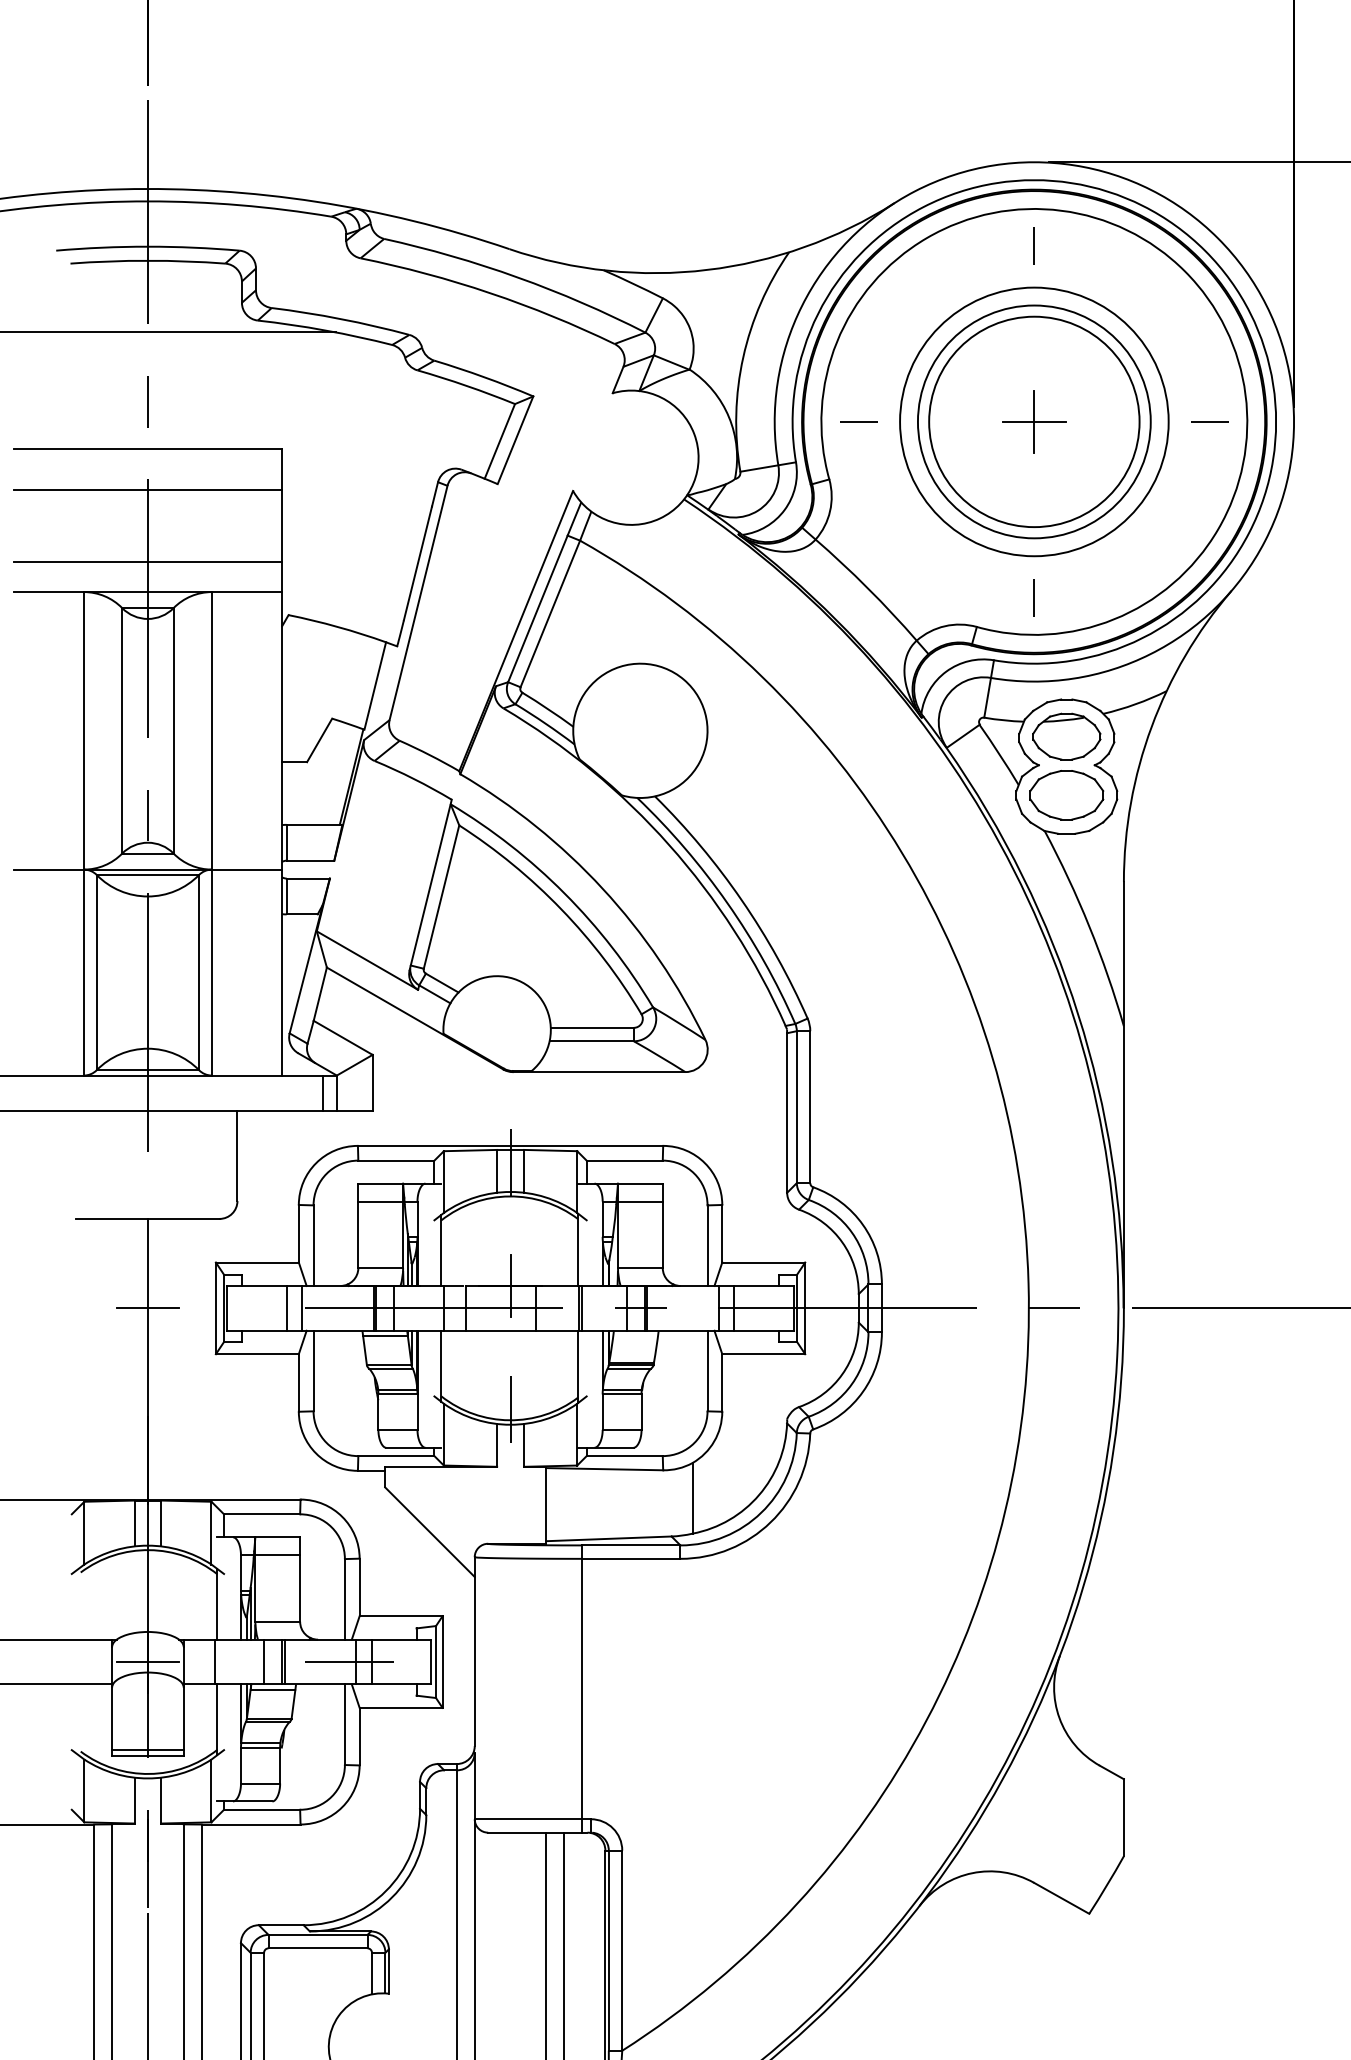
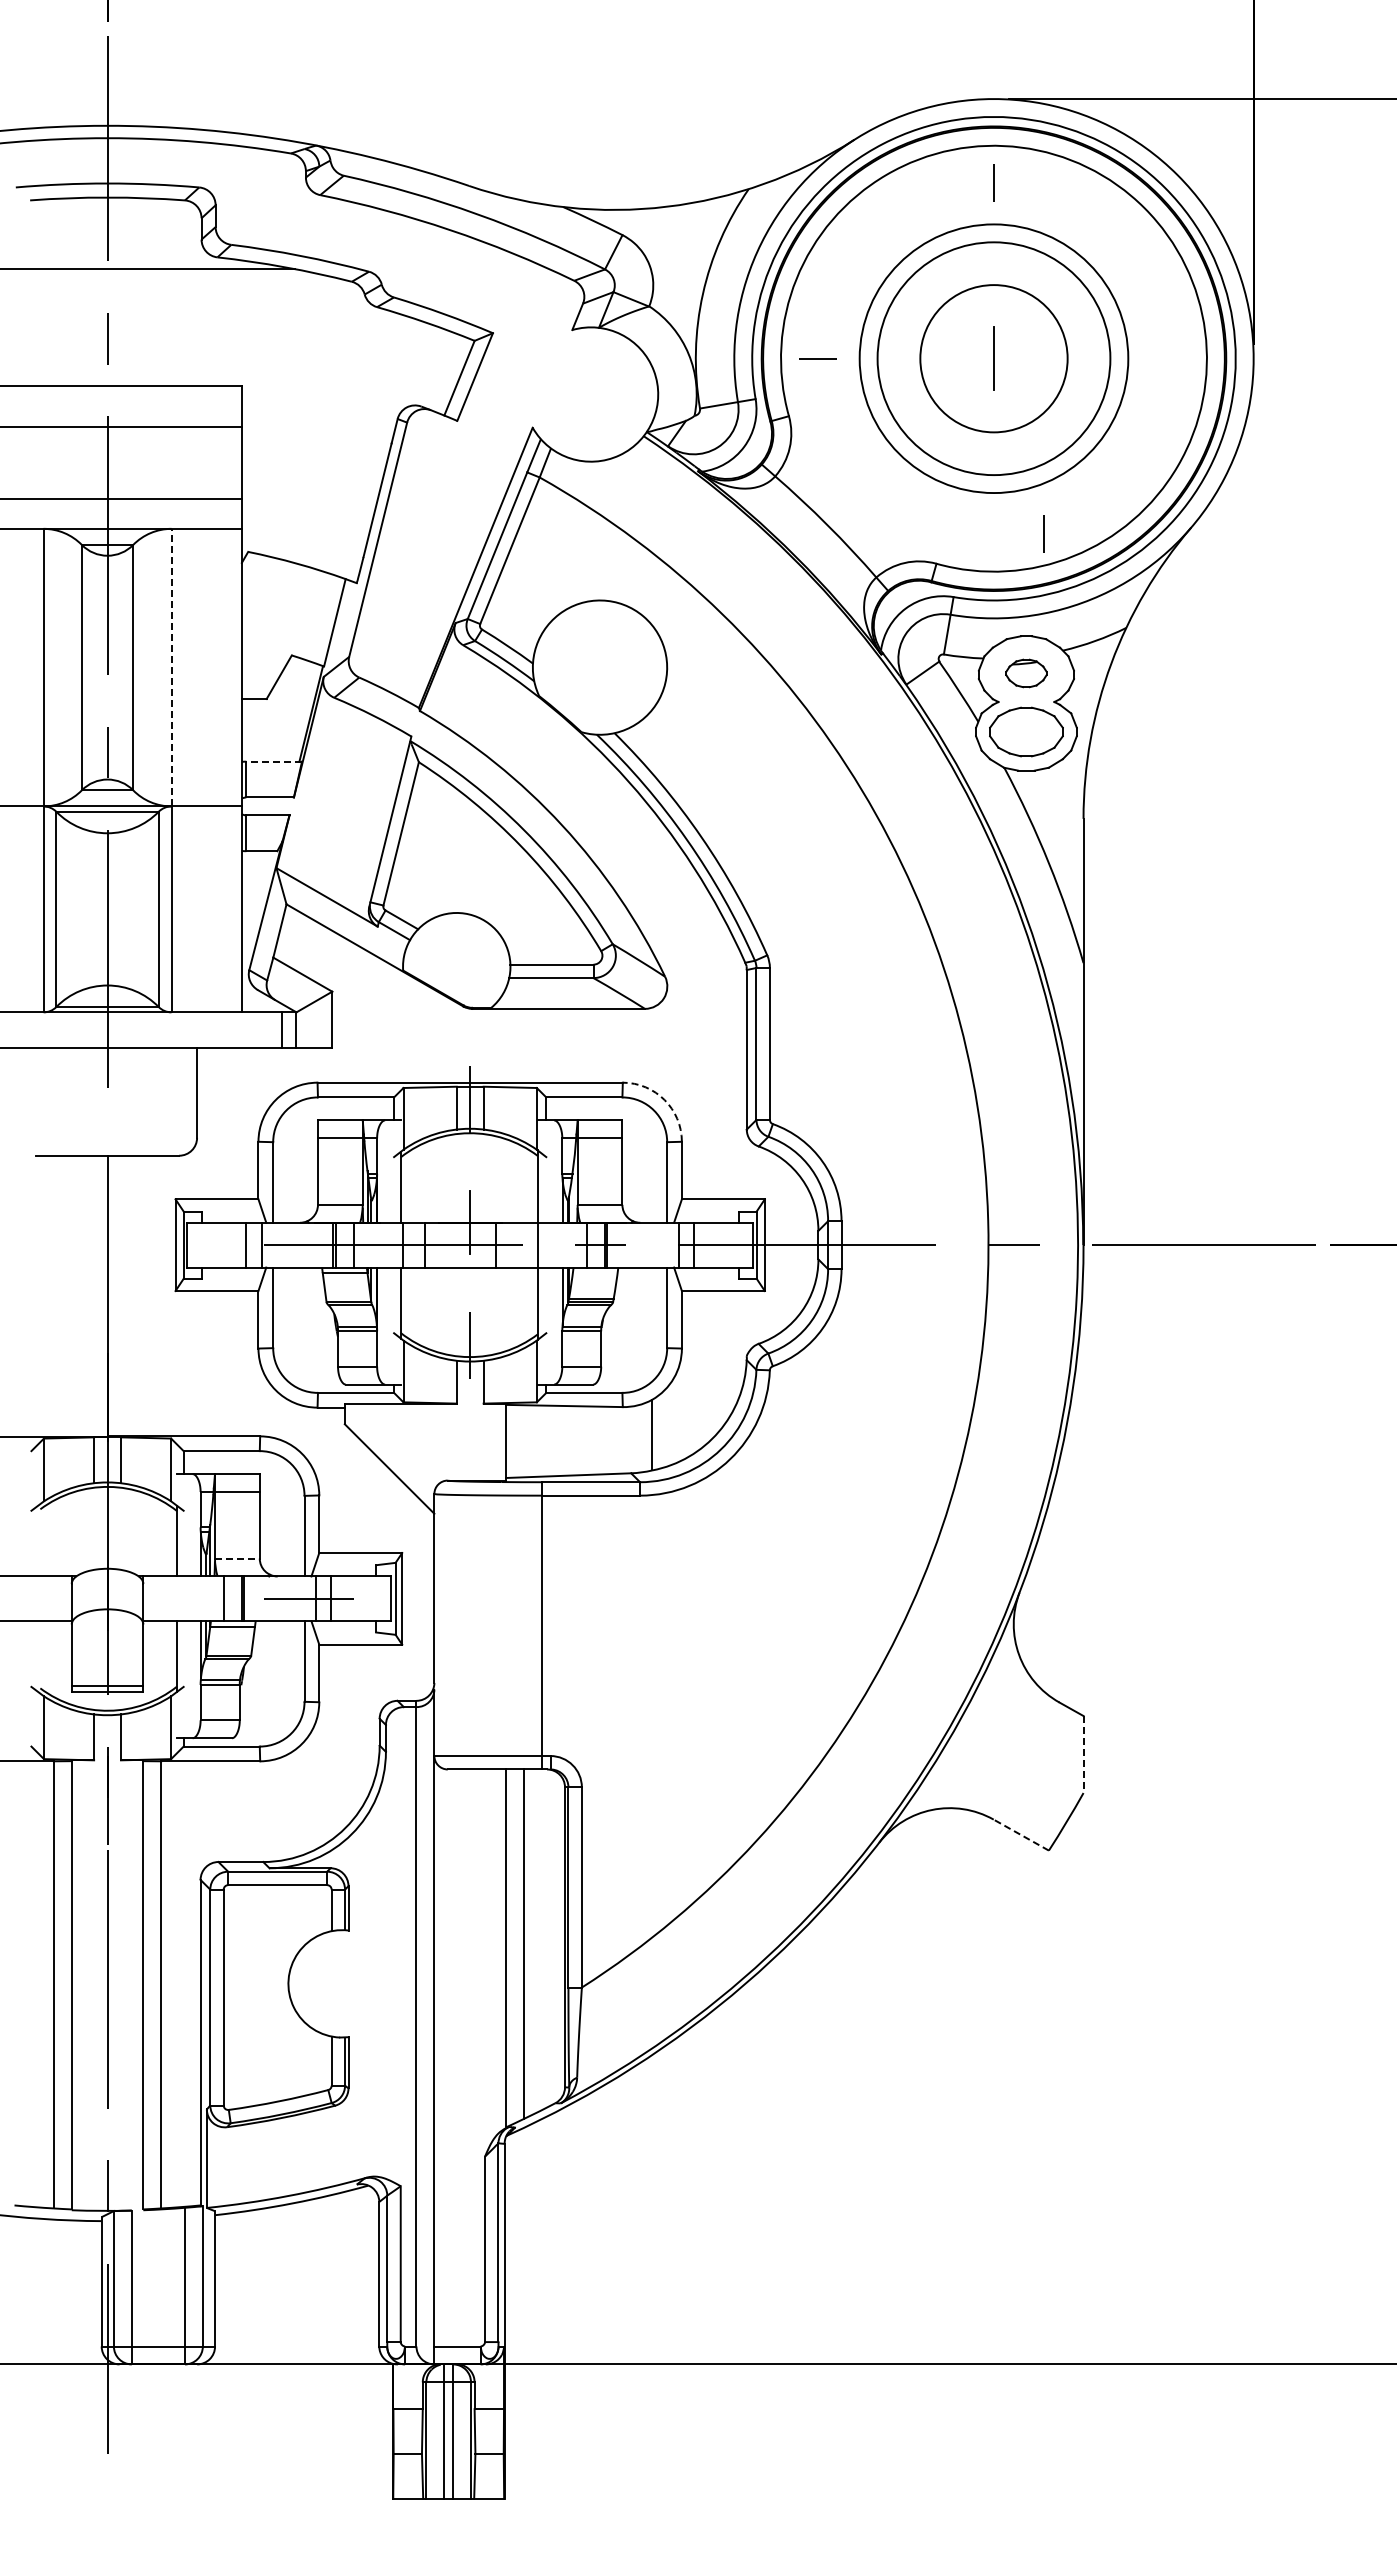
circle: (1033, 421) -> (993, 358), size x0.7
line: (1033, 421) -> (993, 358), removed
line: (1209, 421) -> (1169, 358), removed
line: (1033, 596) -> (1043, 533), moved
line: (211, 730) -> (171, 667), solid -> dashed
part: (1066, 736) -> (1026, 673), size x0.6
line: (314, 824) -> (274, 761), solid -> dashed
arc: (704, 1163) -> (664, 1100), solid -> dashed
line: (581, 1307) -> (541, 1244), removed
line: (147, 1308) -> (107, 1245), removed
line: (277, 1621) -> (237, 1558), solid -> dashed
line: (147, 1661) -> (107, 1598), removed
line: (214, 1661) -> (174, 1598), removed
line: (1123, 1817) -> (1083, 1754), solid -> dashed
line: (1061, 1898) -> (1021, 1835), solid -> dashed

